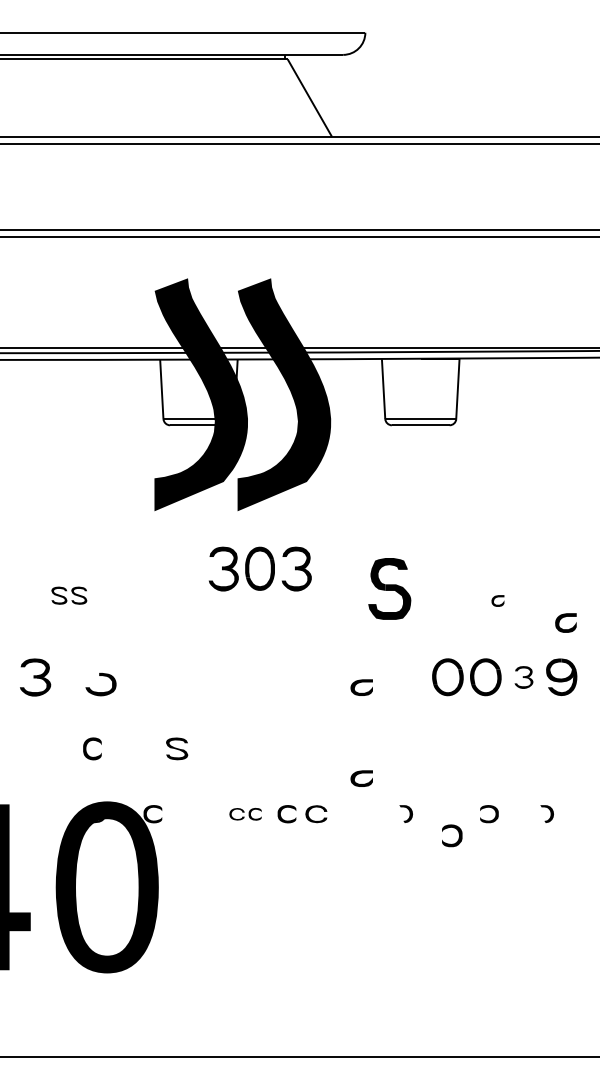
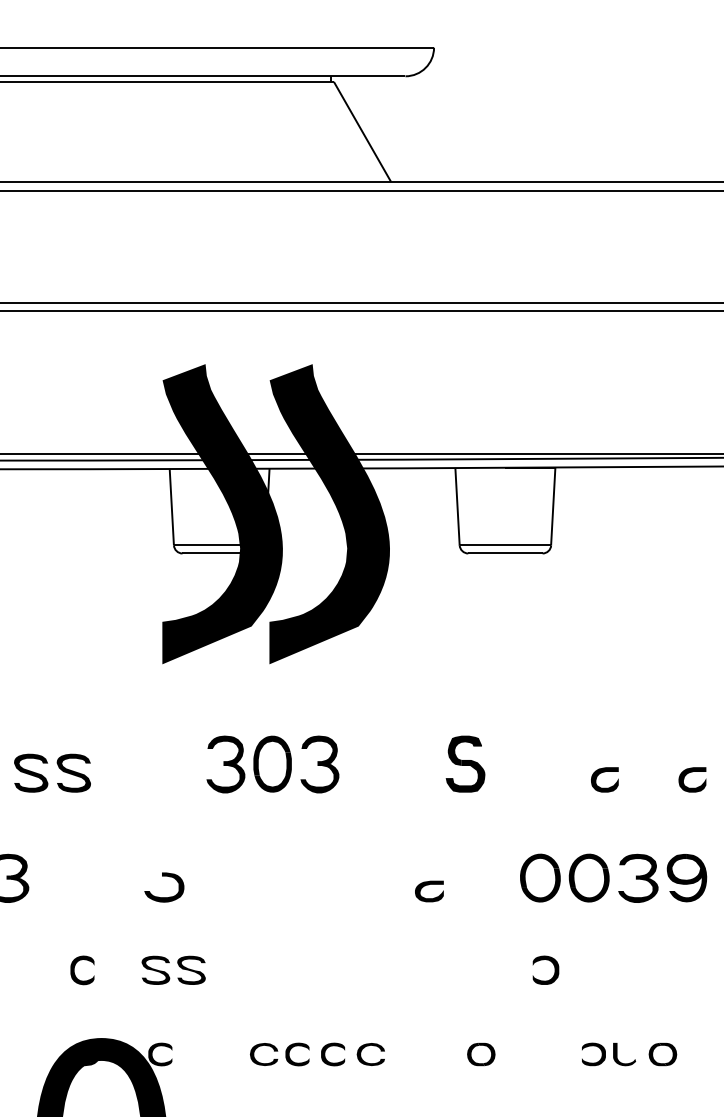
part: (260, 568) -> (273, 763), moved
part: (389, 588) -> (465, 763), size x0.71
part: (69, 595) -> (52, 772), size x1.67
part: (497, 600) -> (604, 779), size x1.67
part: (565, 622) -> (691, 779), moved
part: (523, 677) -> (637, 878), size x1.67
part: (100, 692) -> (163, 897), moved
fill: (149, 748) -> (155, 969), added
part: (361, 778) -> (429, 1008), removed
part: (245, 814) -> (279, 1054), size x1.43
fill: (397, 814) -> (475, 1054), added
fill: (513, 814) -> (624, 1054), added
fill: (538, 814) -> (657, 1054), added
part: (458, 833) -> (554, 967), moved

